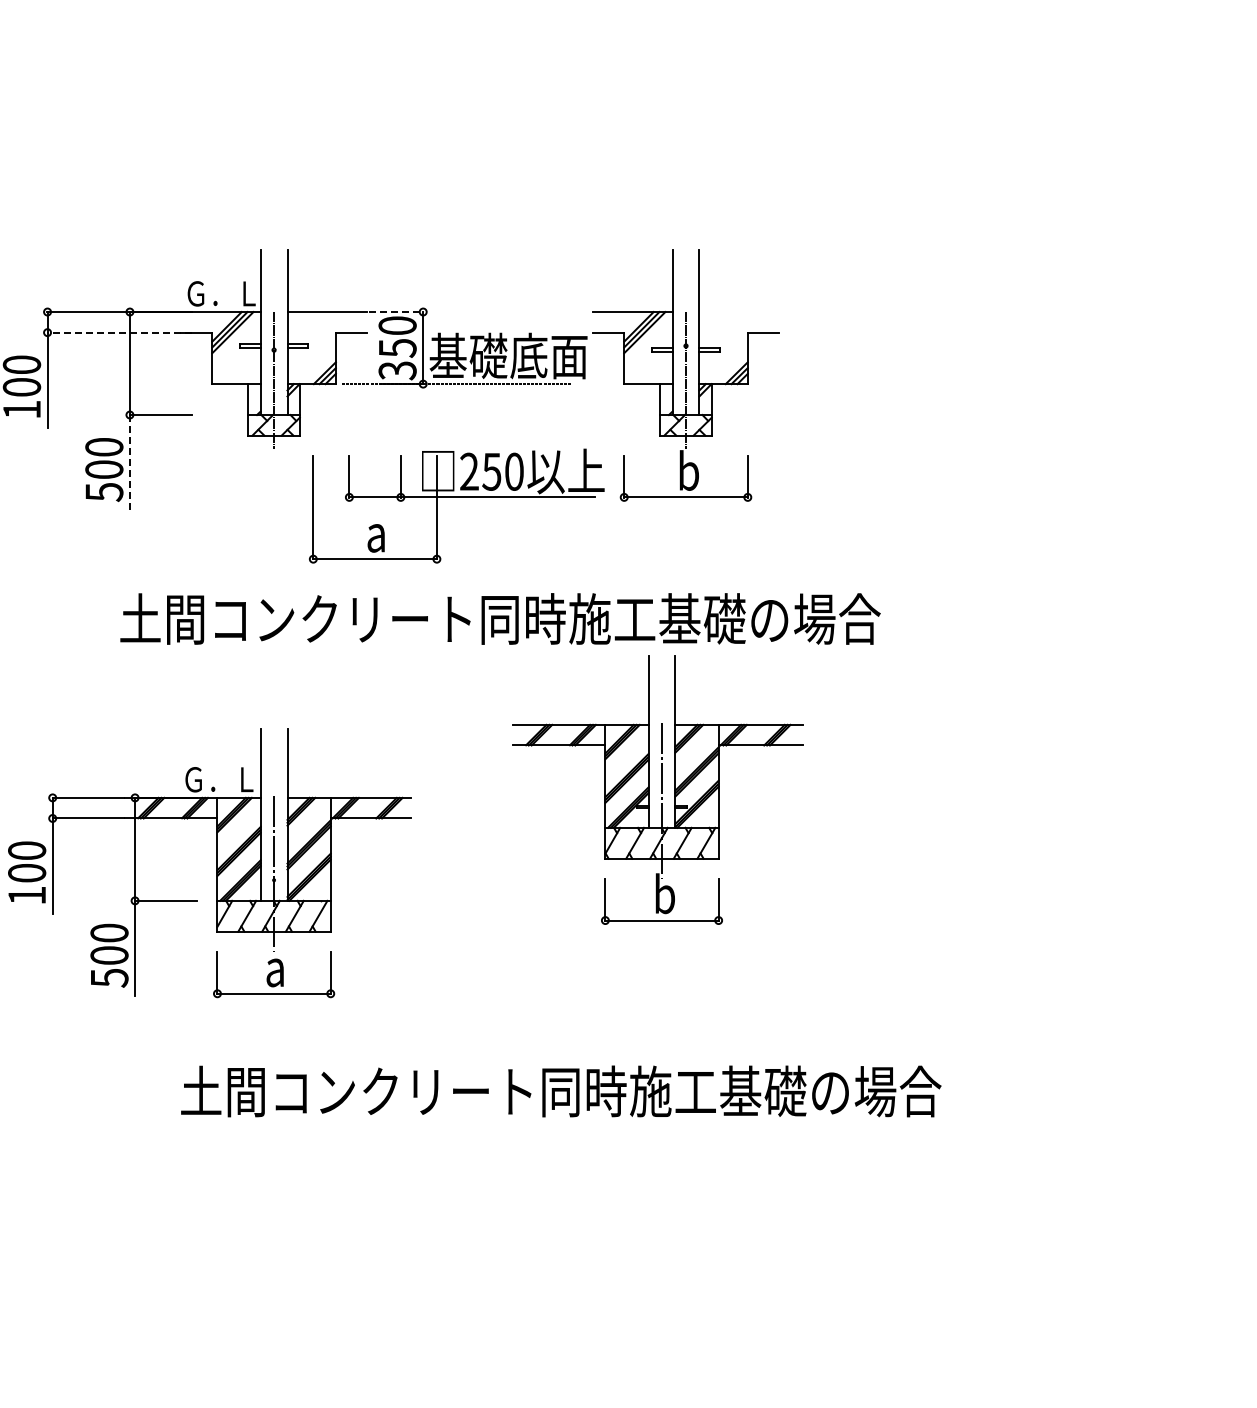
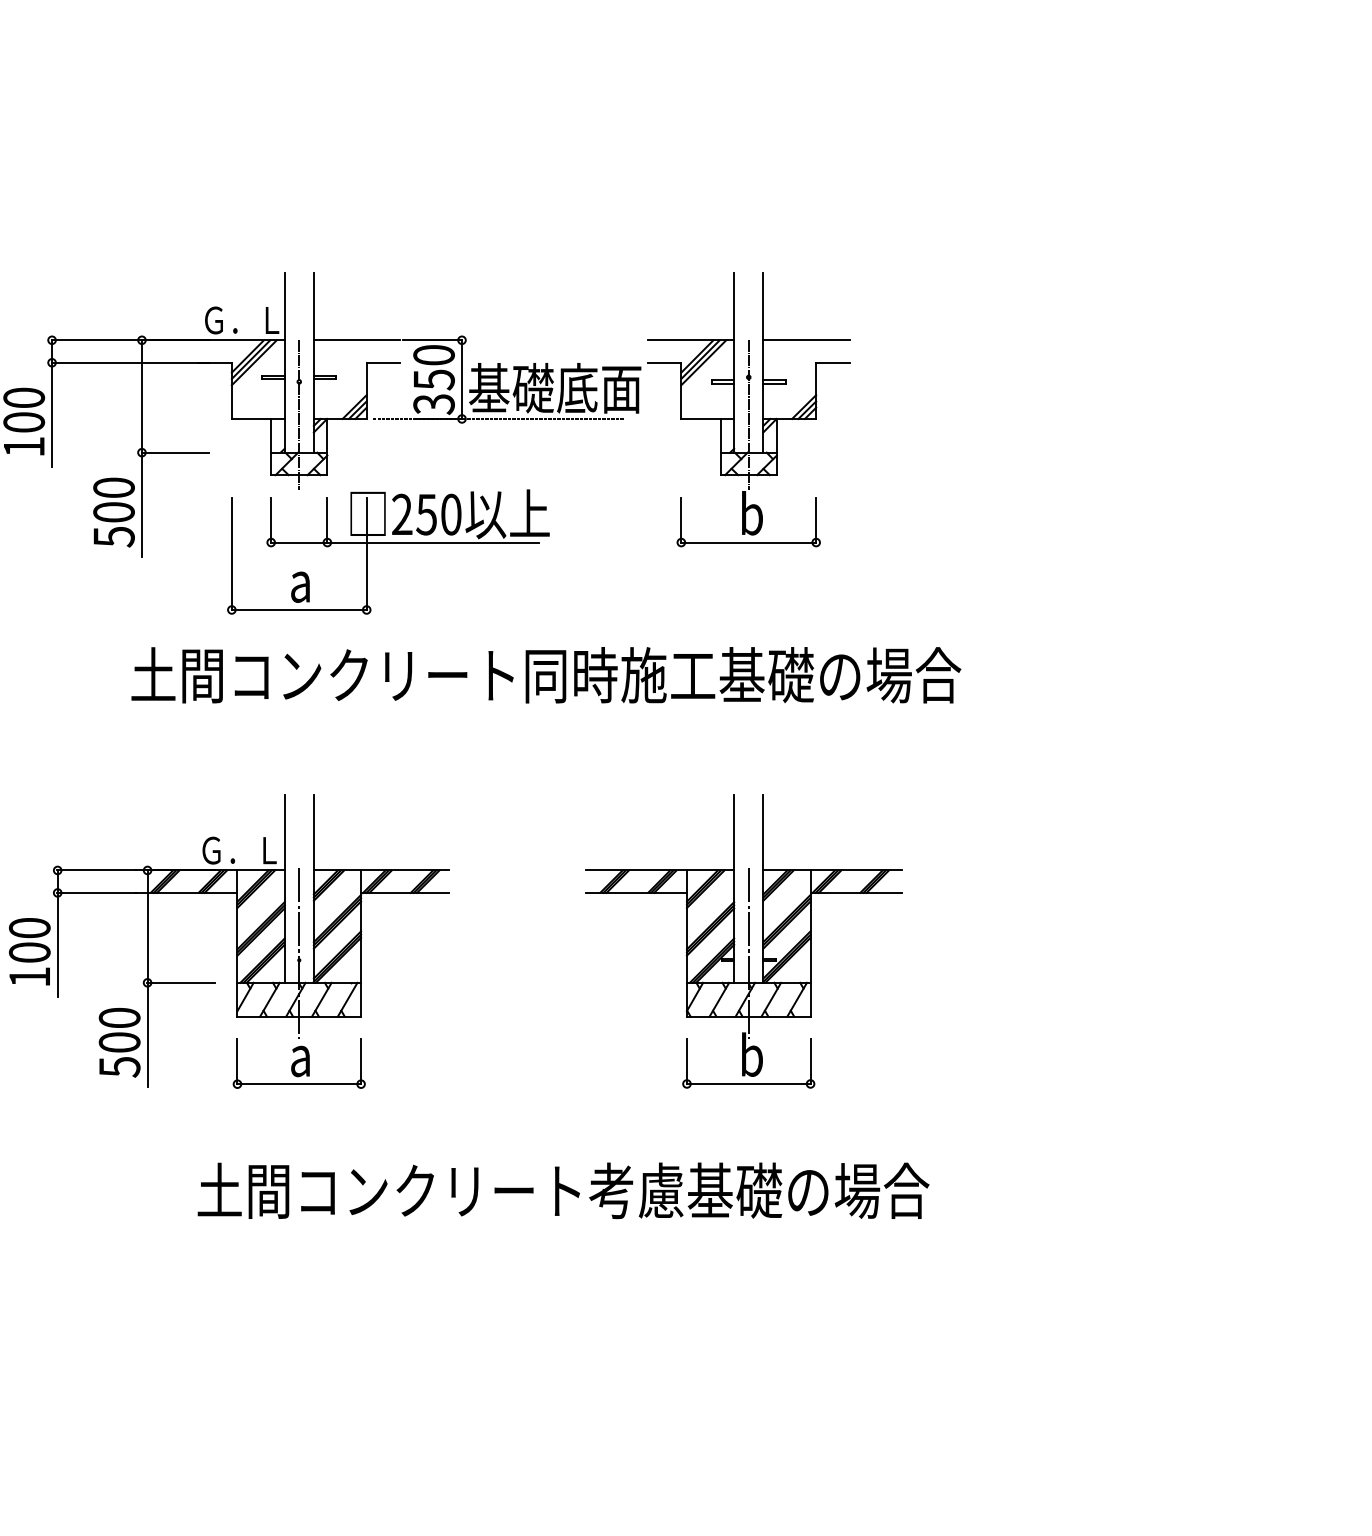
line: (396, 312) -> (432, 340), dashed -> solid
line: (738, 312) -> (806, 340), added
line: (119, 332) -> (130, 362), dashed -> solid
line: (129, 462) -> (141, 504), dashed -> solid
part: (456, 497) -> (388, 542), moved
part: (657, 789) -> (743, 940), moved
text: (740, 1091) -> (808, 1190), 土間コンクリート同時施工基礎の場合 -> 土間コンクリート考慮基礎の場合

